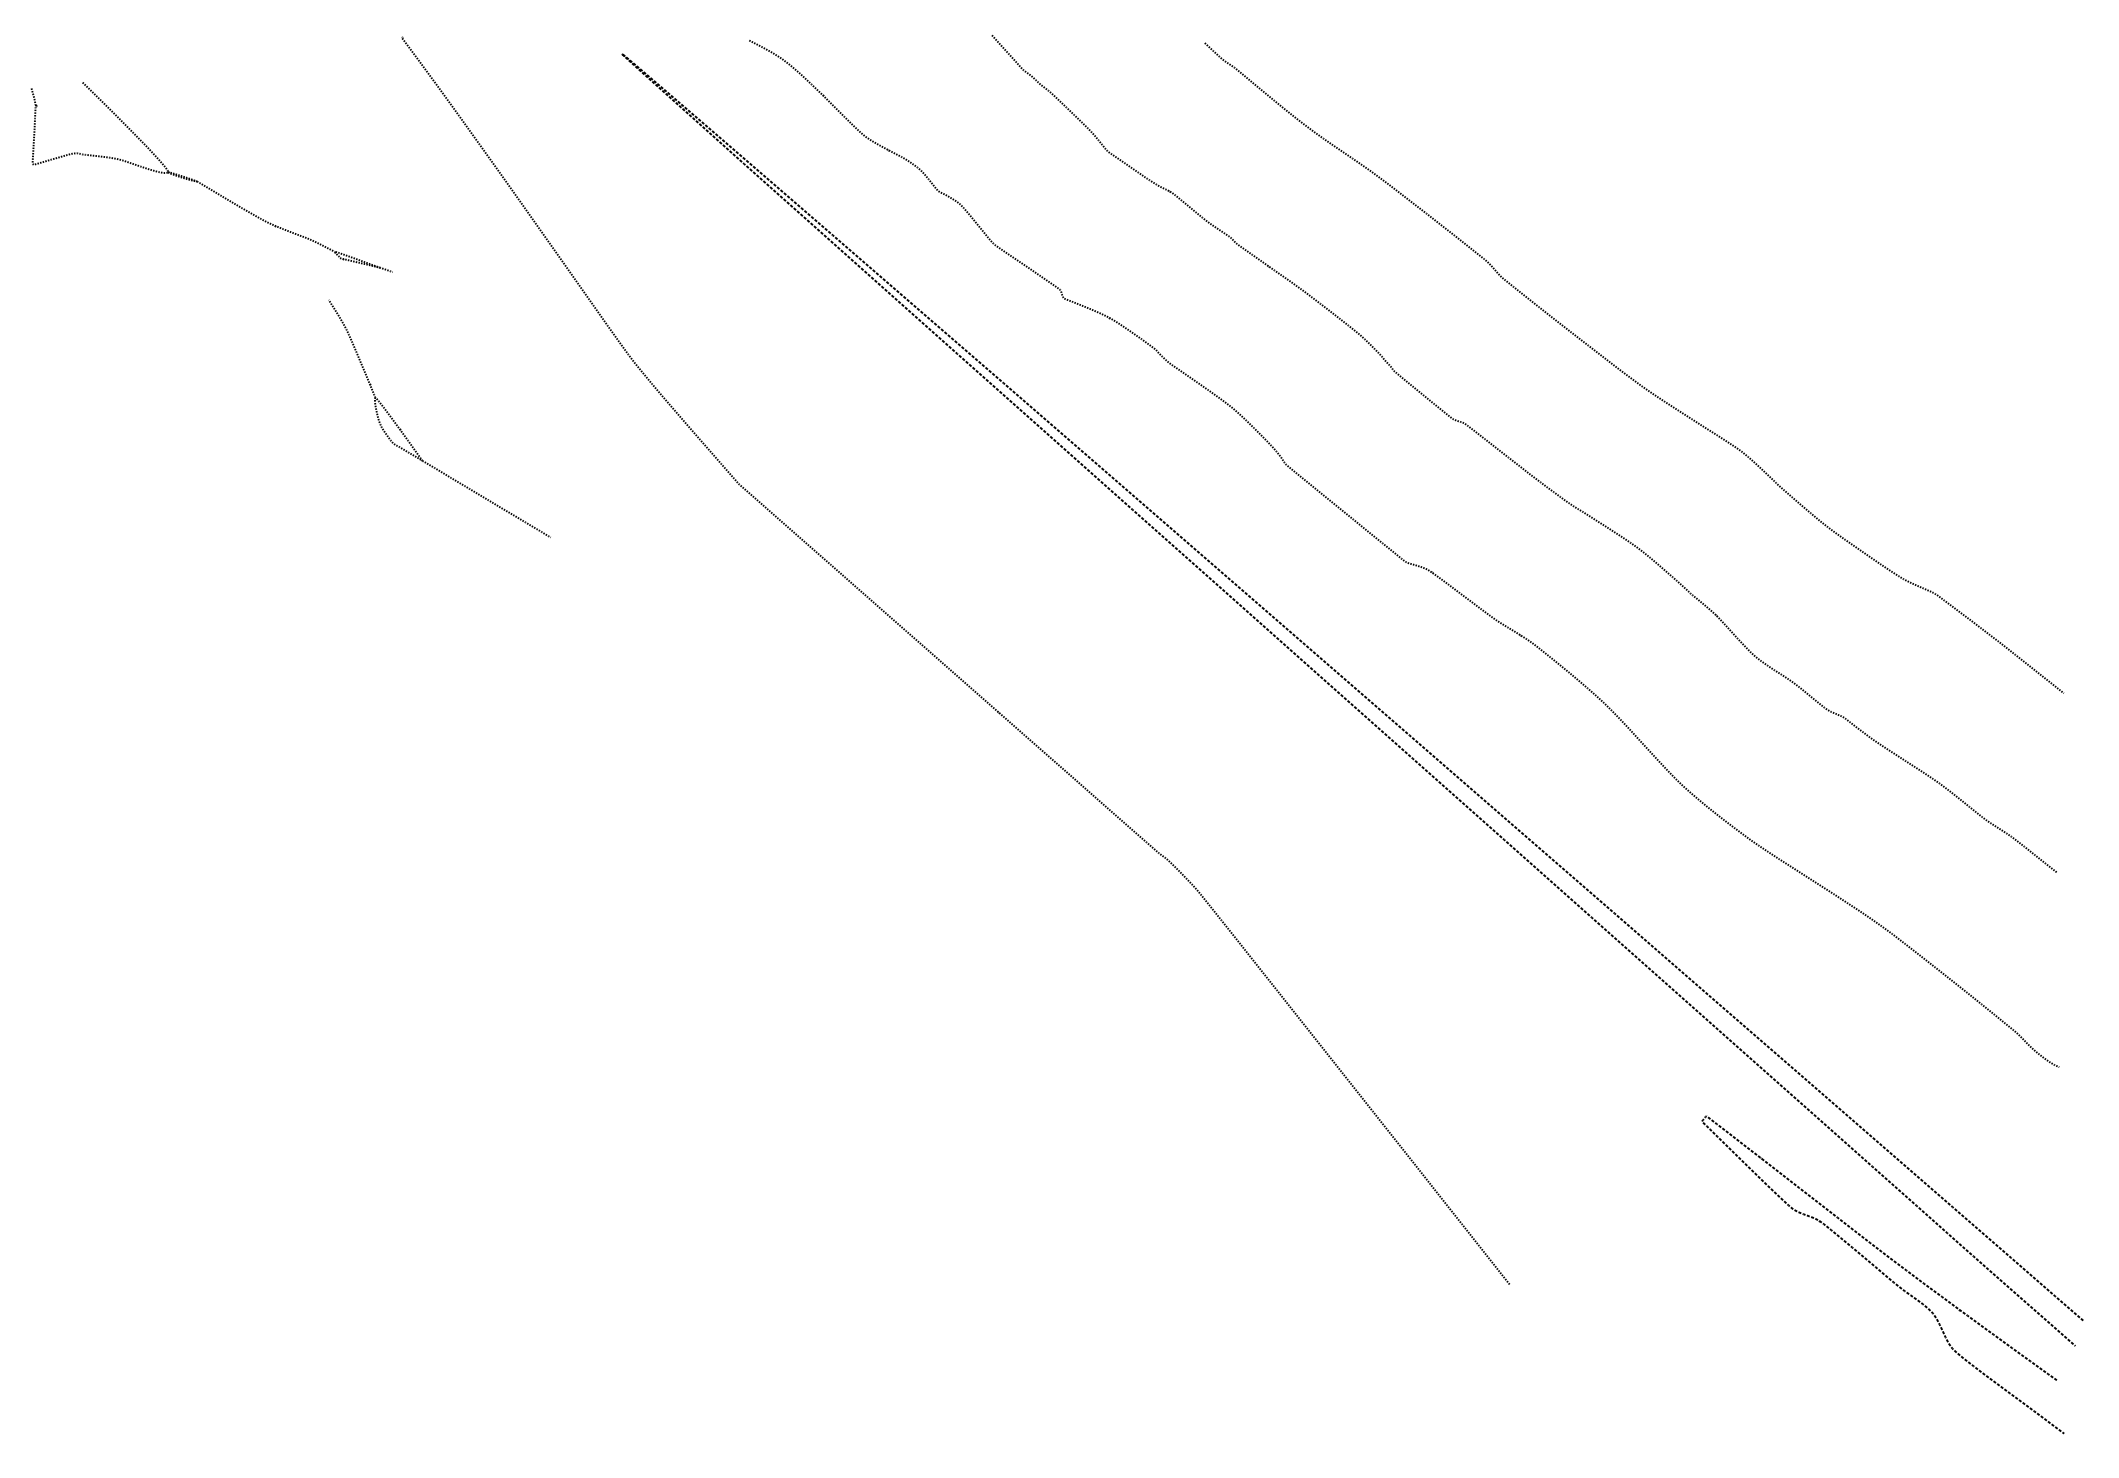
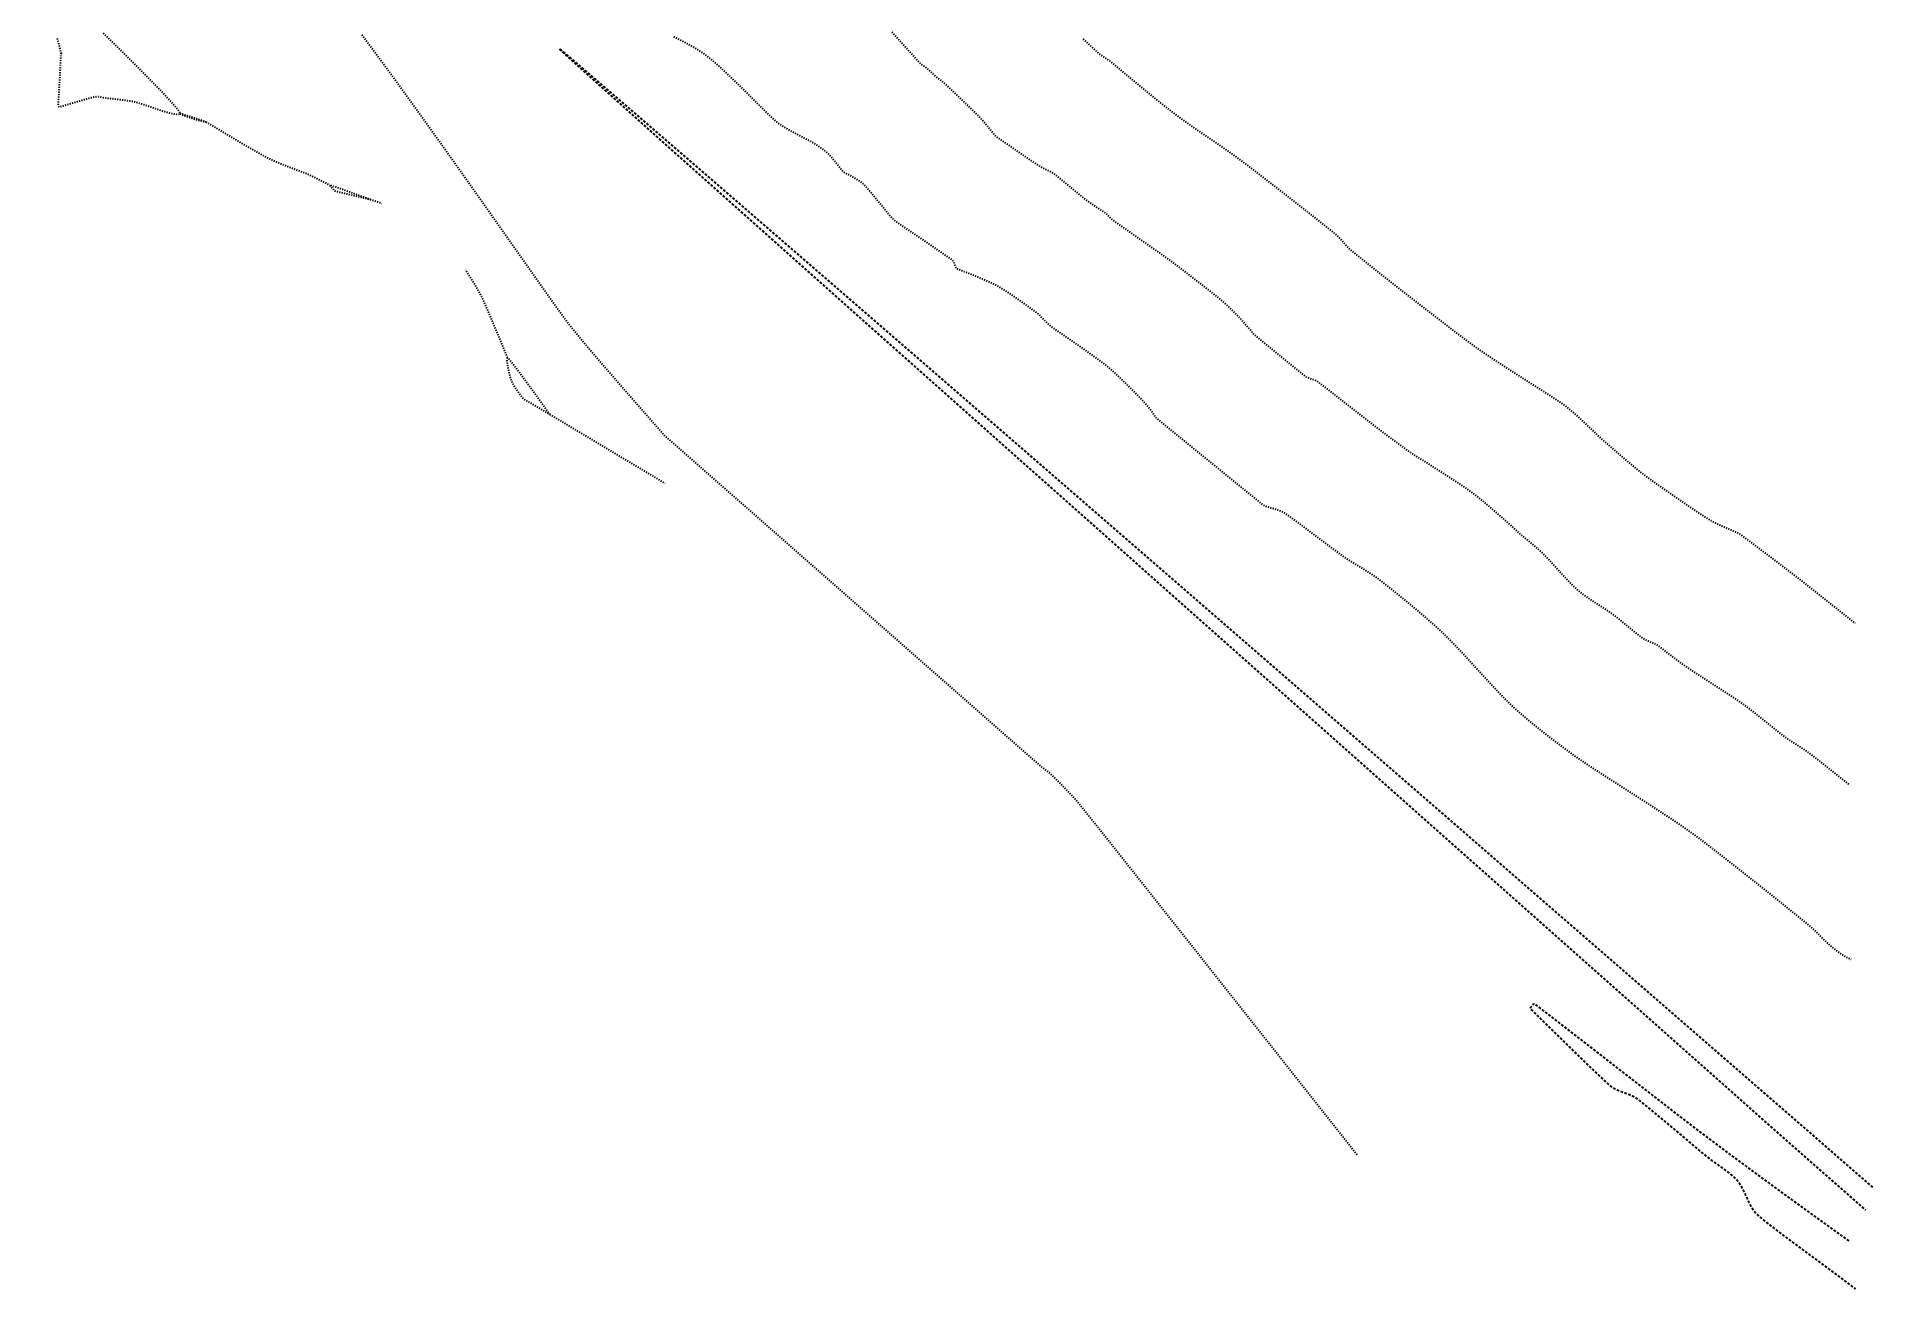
part: (207, 186) -> (215, 126), moved
part: (408, 439) -> (537, 395), moved

